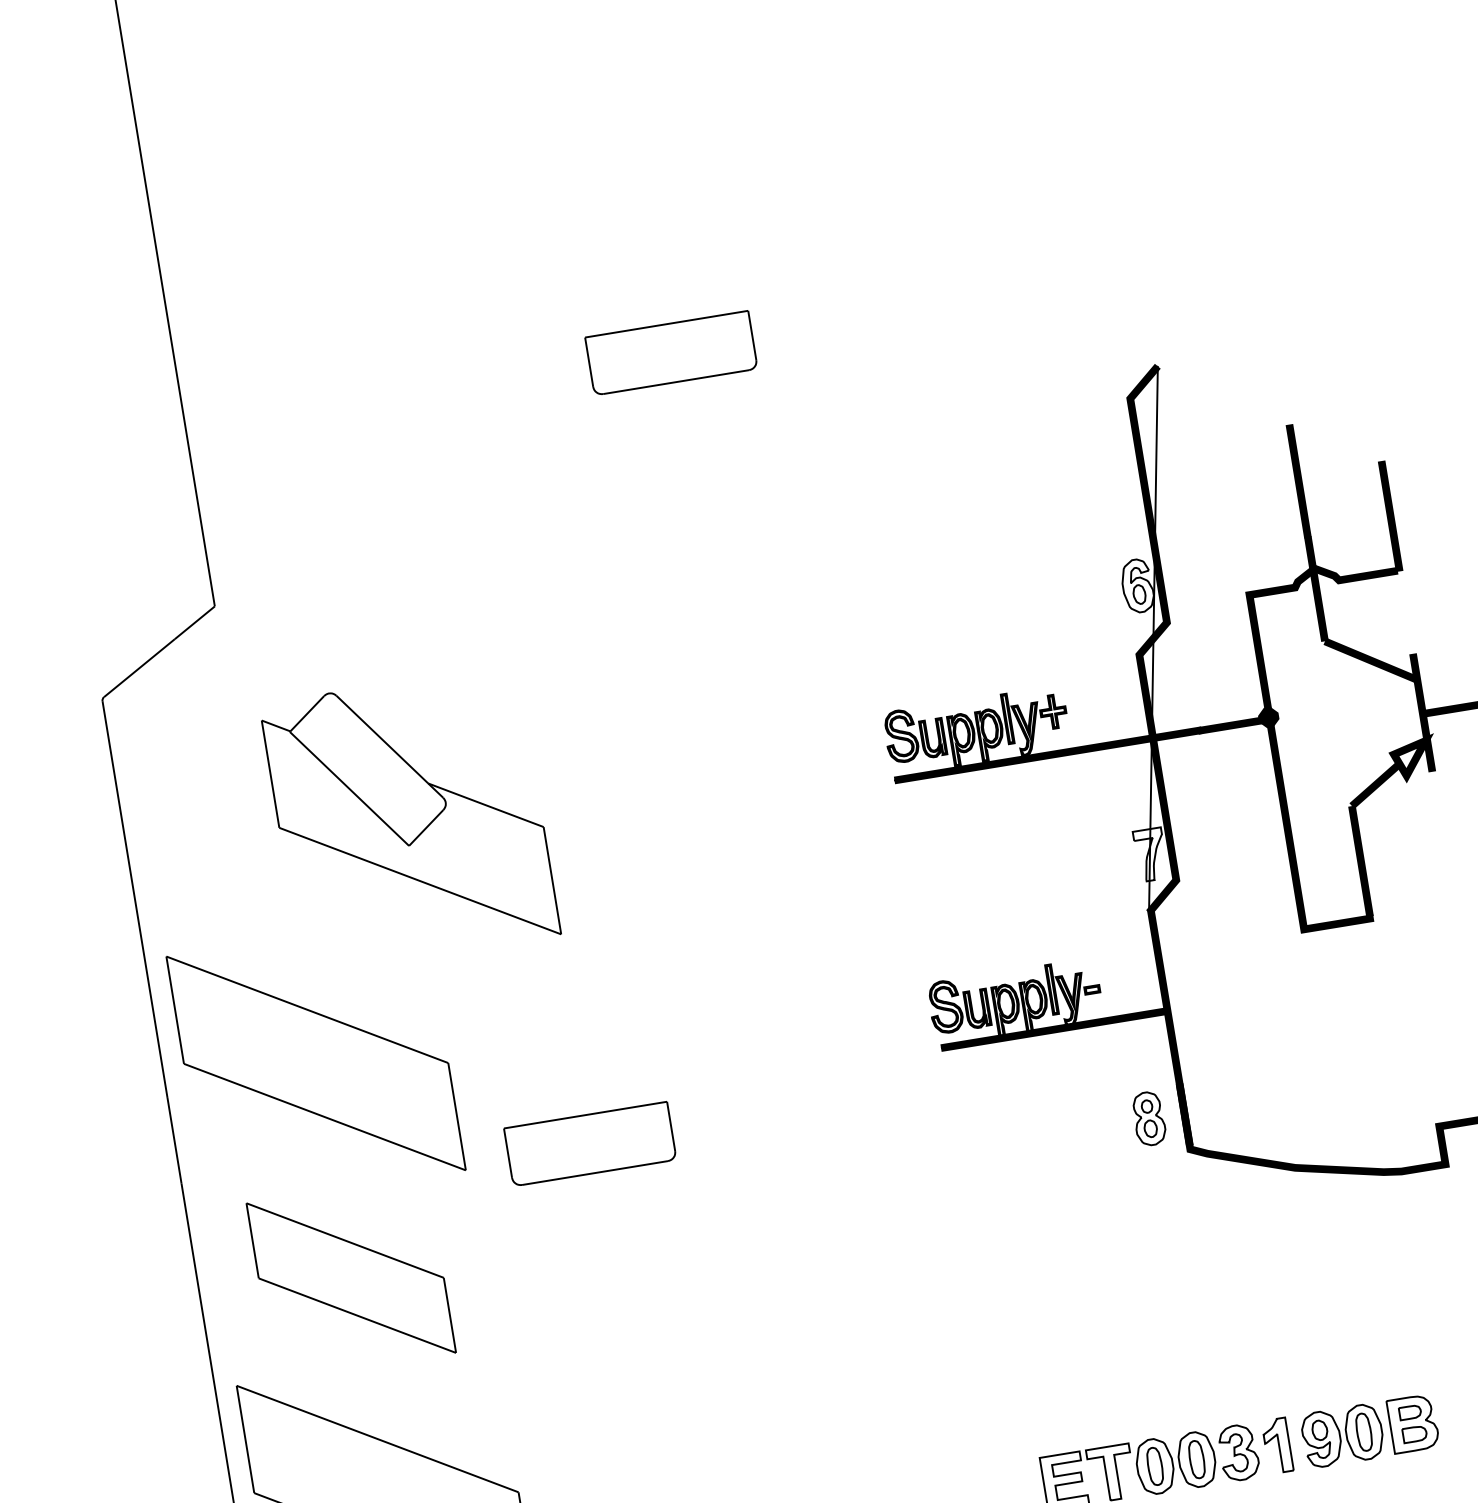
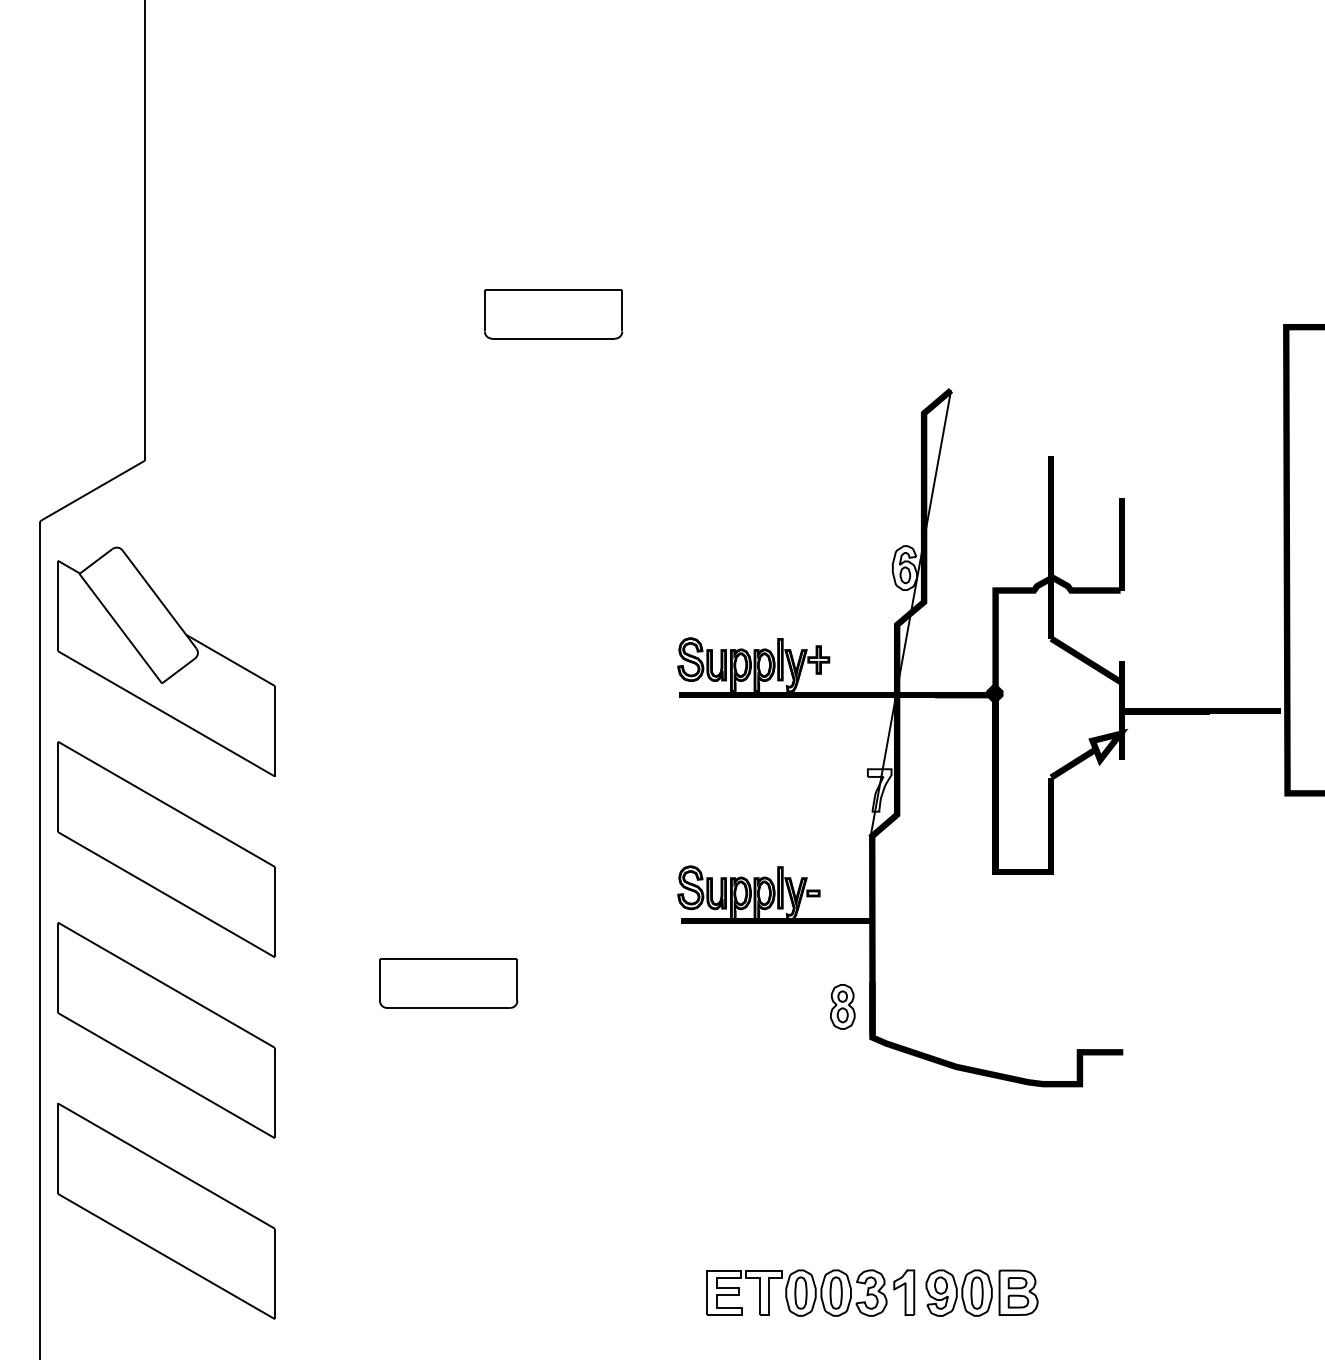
part: (410, 818) -> (166, 661), moved
part: (590, 1144) -> (448, 983), moved
part: (351, 1278) -> (166, 1030), size x1.43

